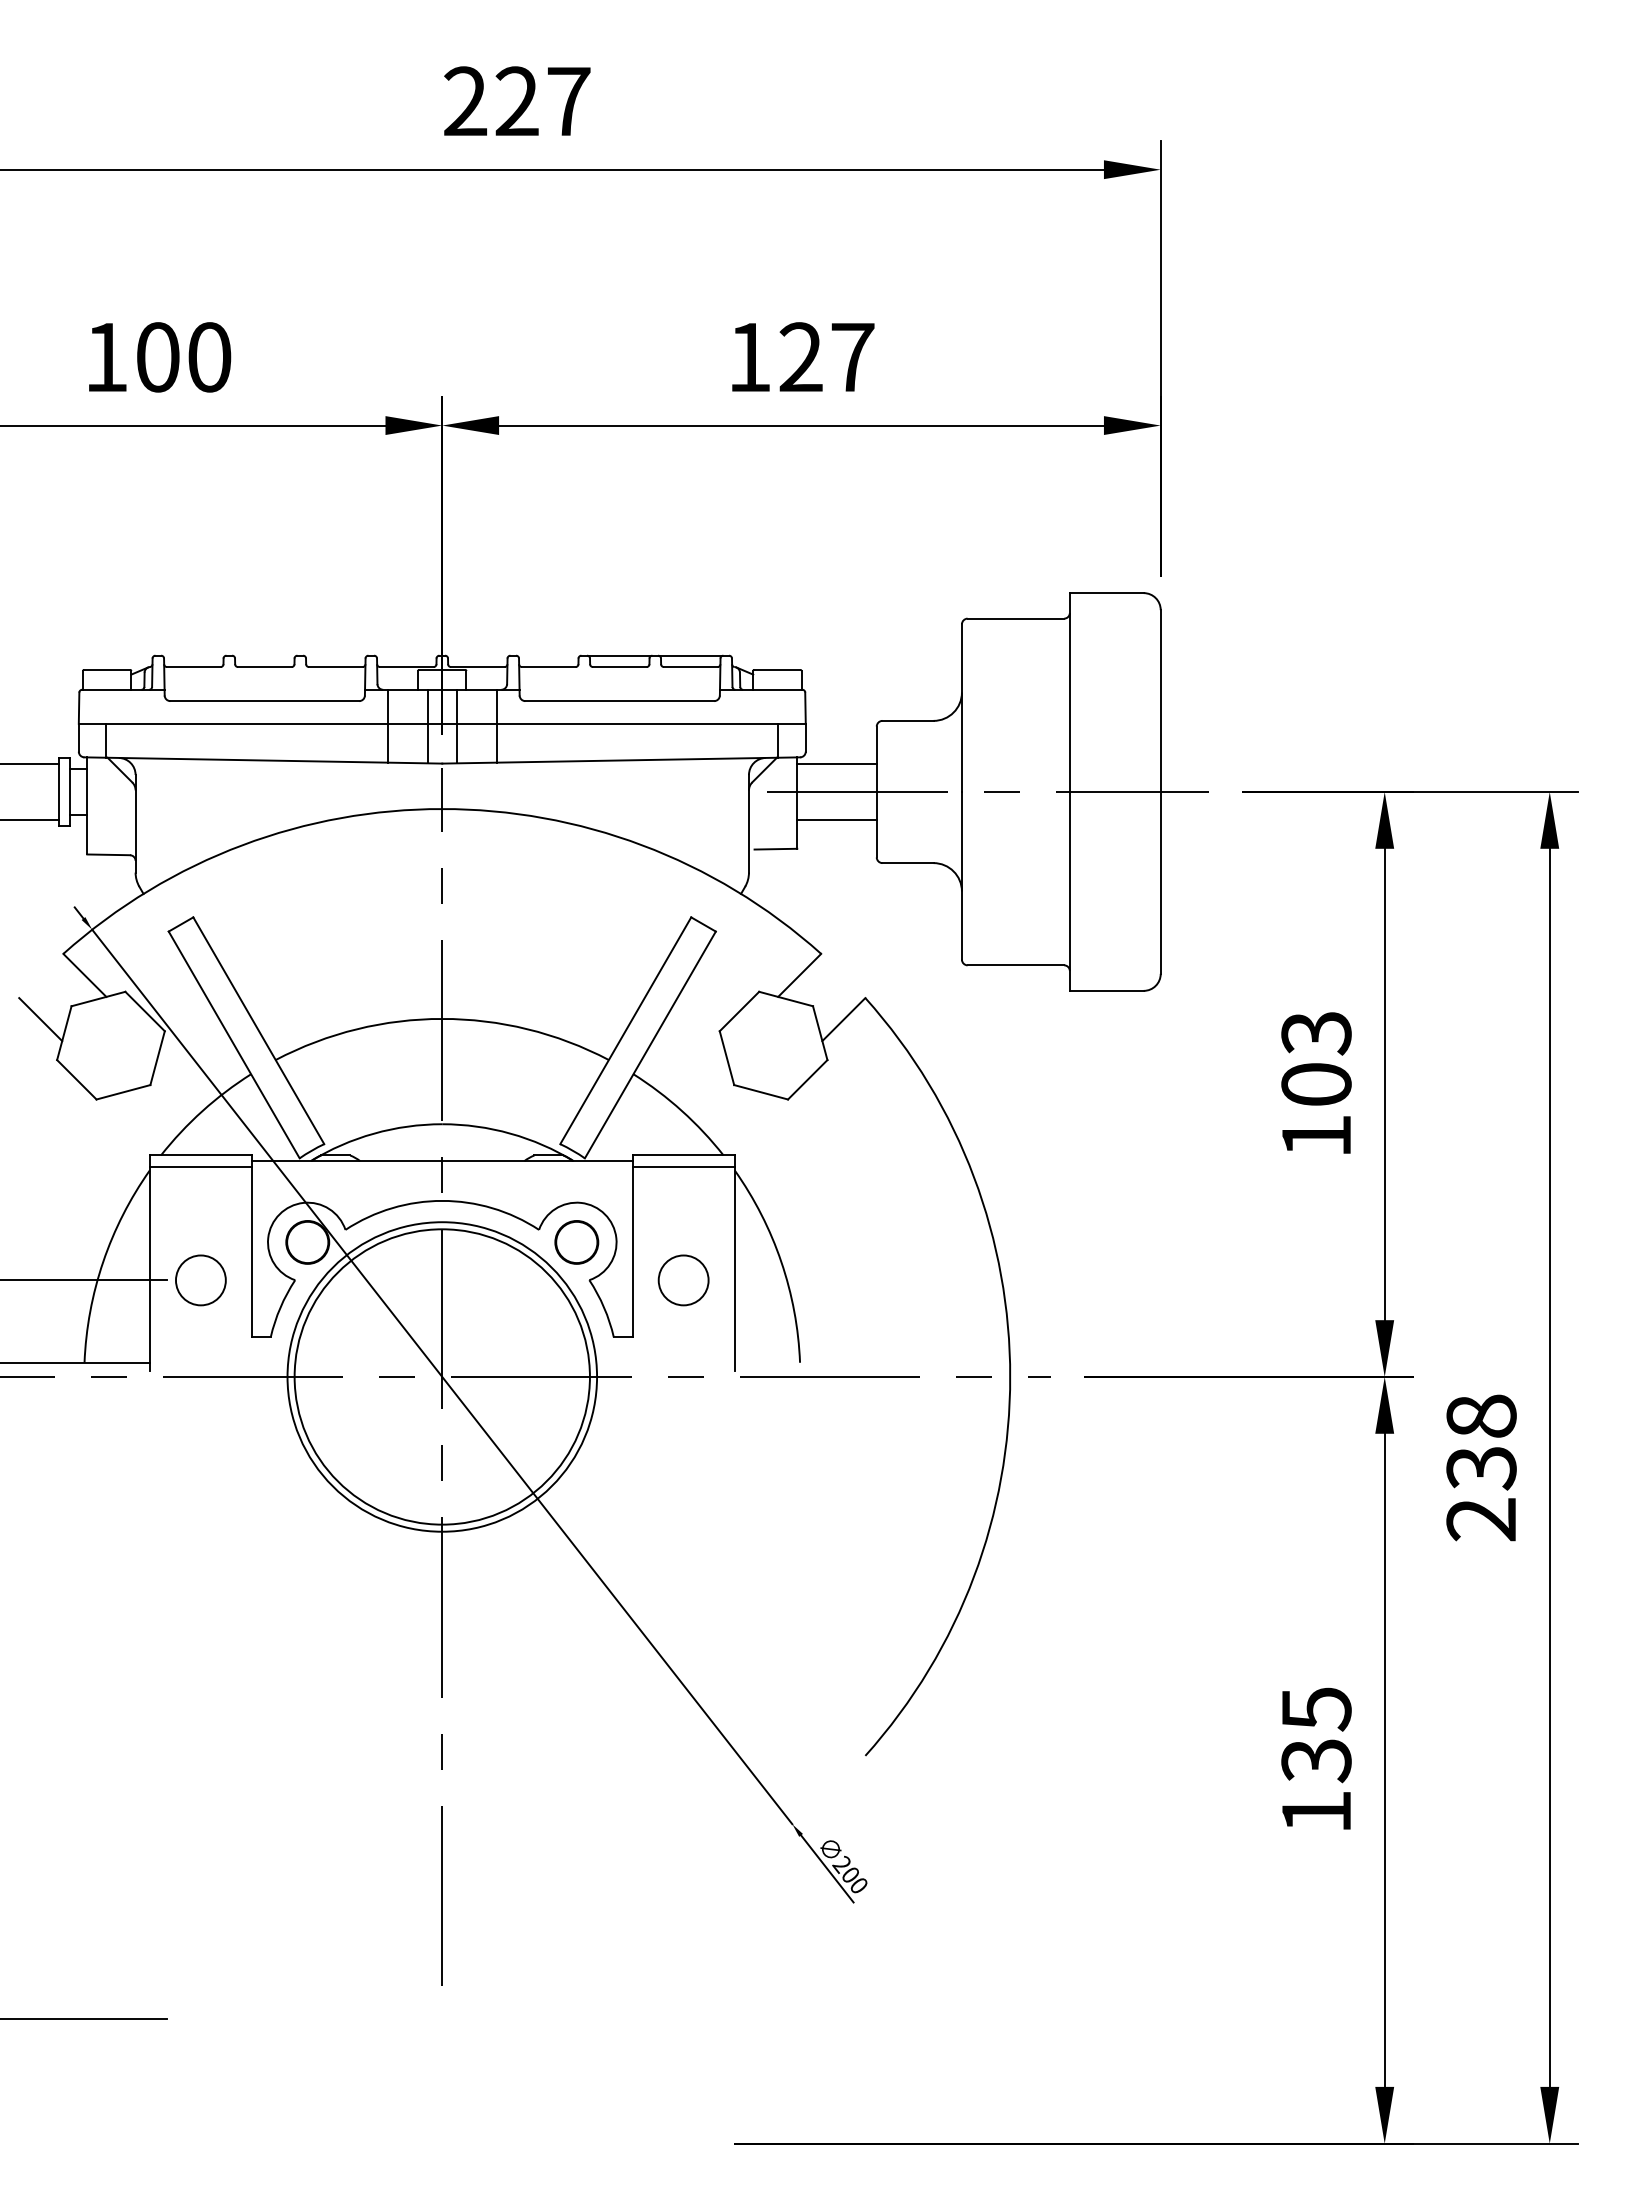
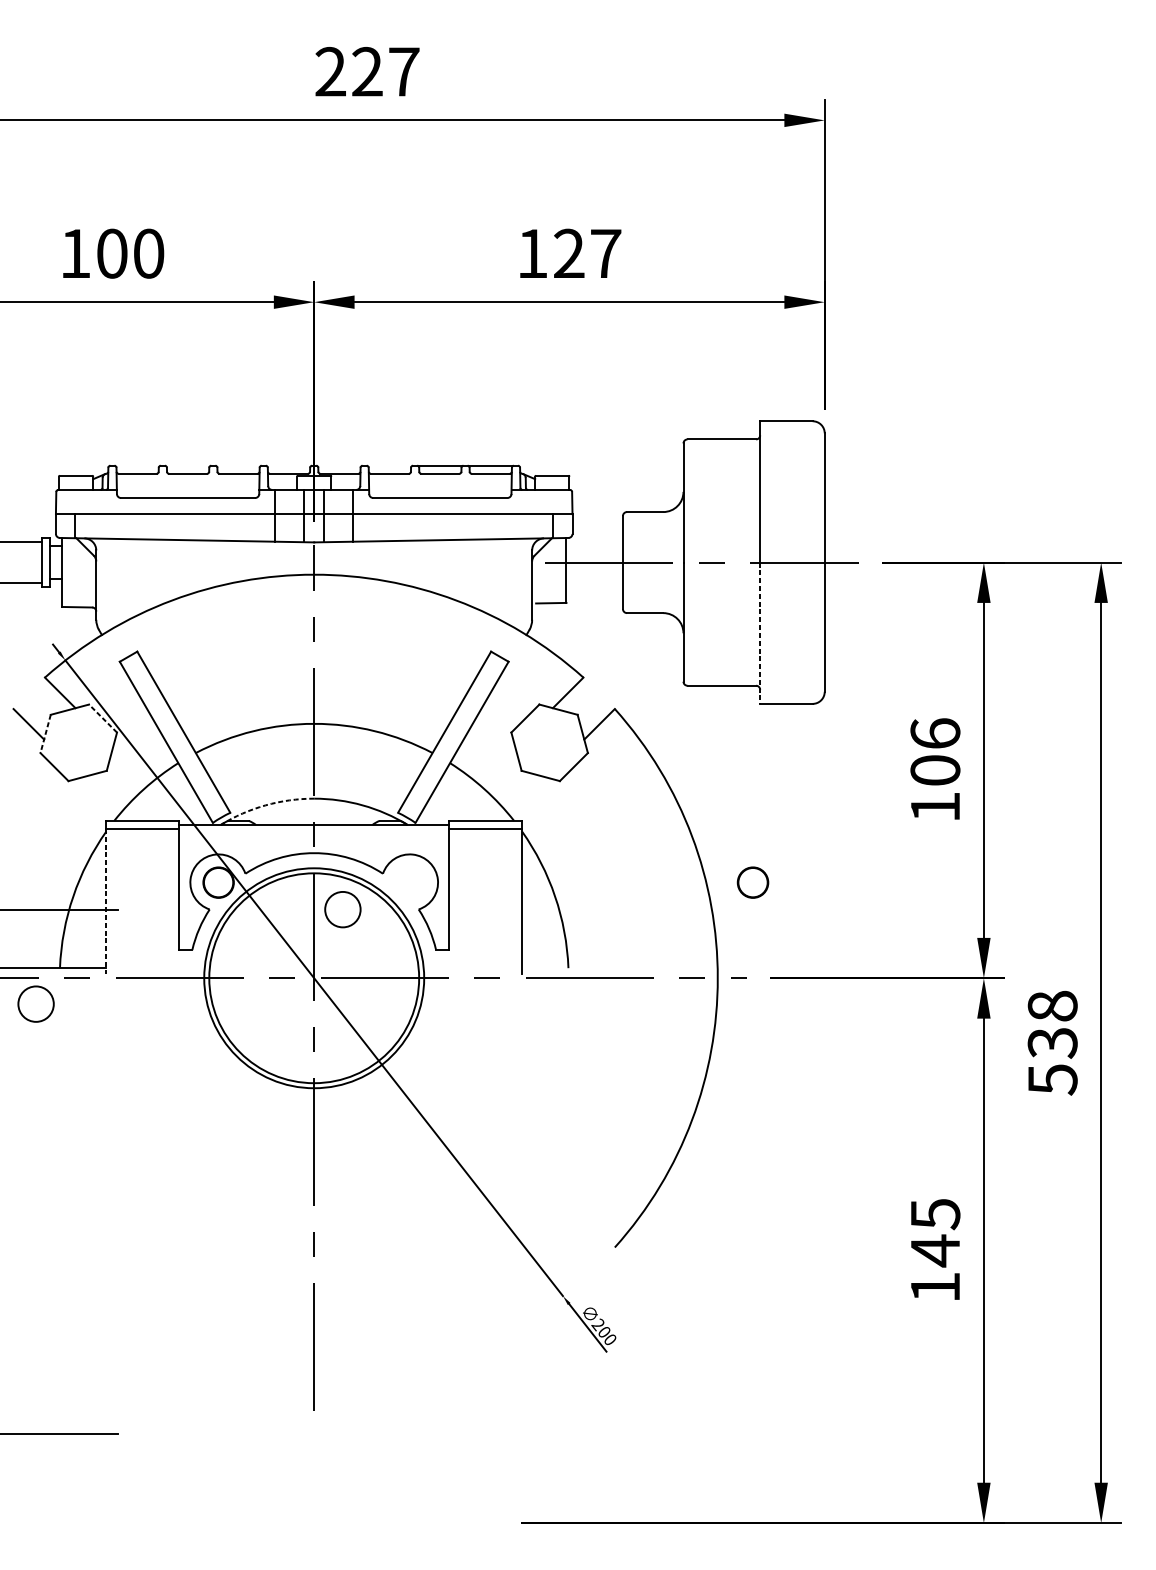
line: (836, 763) -> (594, 542), removed
line: (836, 820) -> (594, 582), removed
line: (1069, 891) -> (759, 633), solid -> dashed
line: (145, 1011) -> (103, 718), solid -> dashed
line: (64, 1033) -> (45, 734), solid -> dashed
text: (1316, 1033) -> (935, 734), 103 -> 106
arc: (374, 1133) -> (266, 805), solid -> dashed
part: (576, 1242) -> (752, 882), moved
line: (149, 1269) -> (106, 901), solid -> dashed
circle: (200, 1280) -> (35, 1004), moved
circle: (683, 1280) -> (342, 909), moved
text: (1481, 1520) -> (1052, 1080), 238 -> 538
text: (1316, 1760) -> (935, 1250), 135 -> 145

